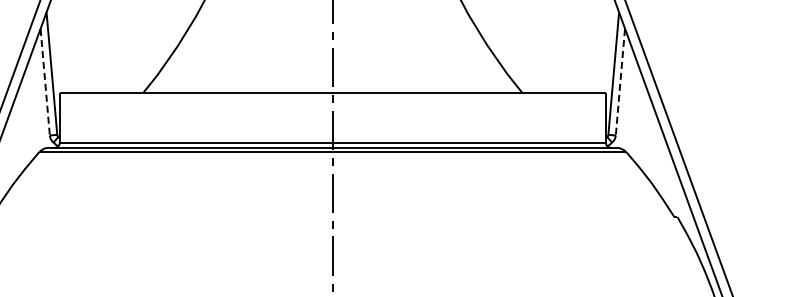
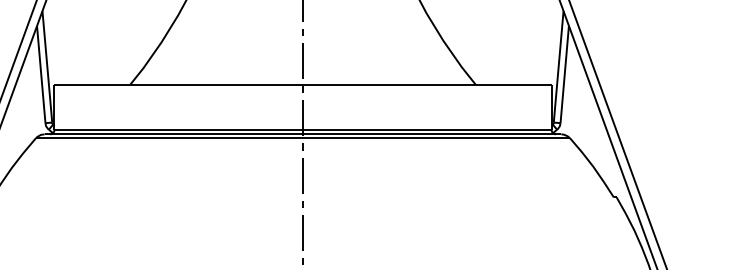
line: (45, 82) -> (41, 74), dashed -> solid
line: (620, 82) -> (564, 74), dashed -> solid

